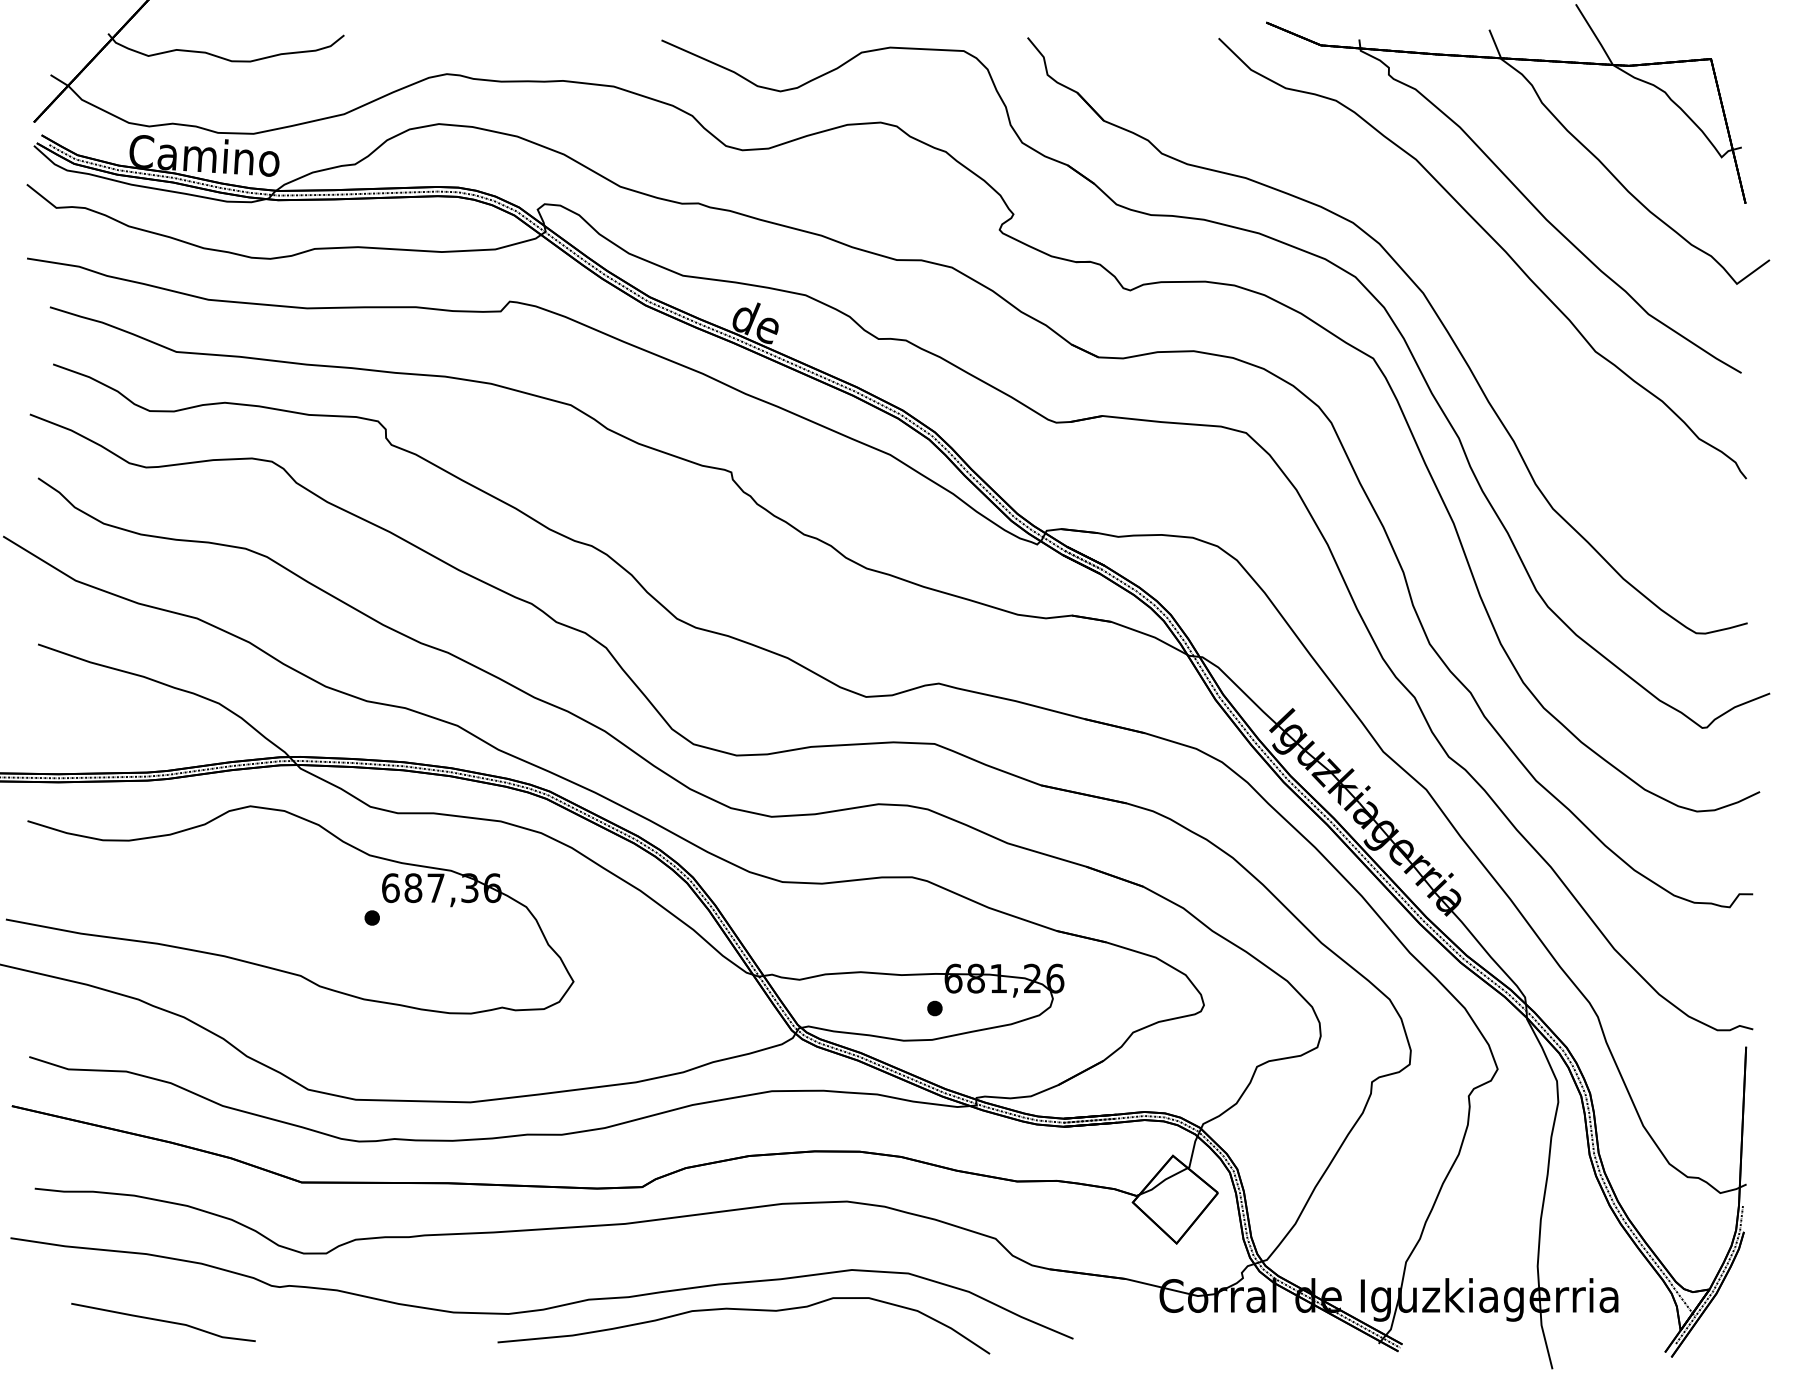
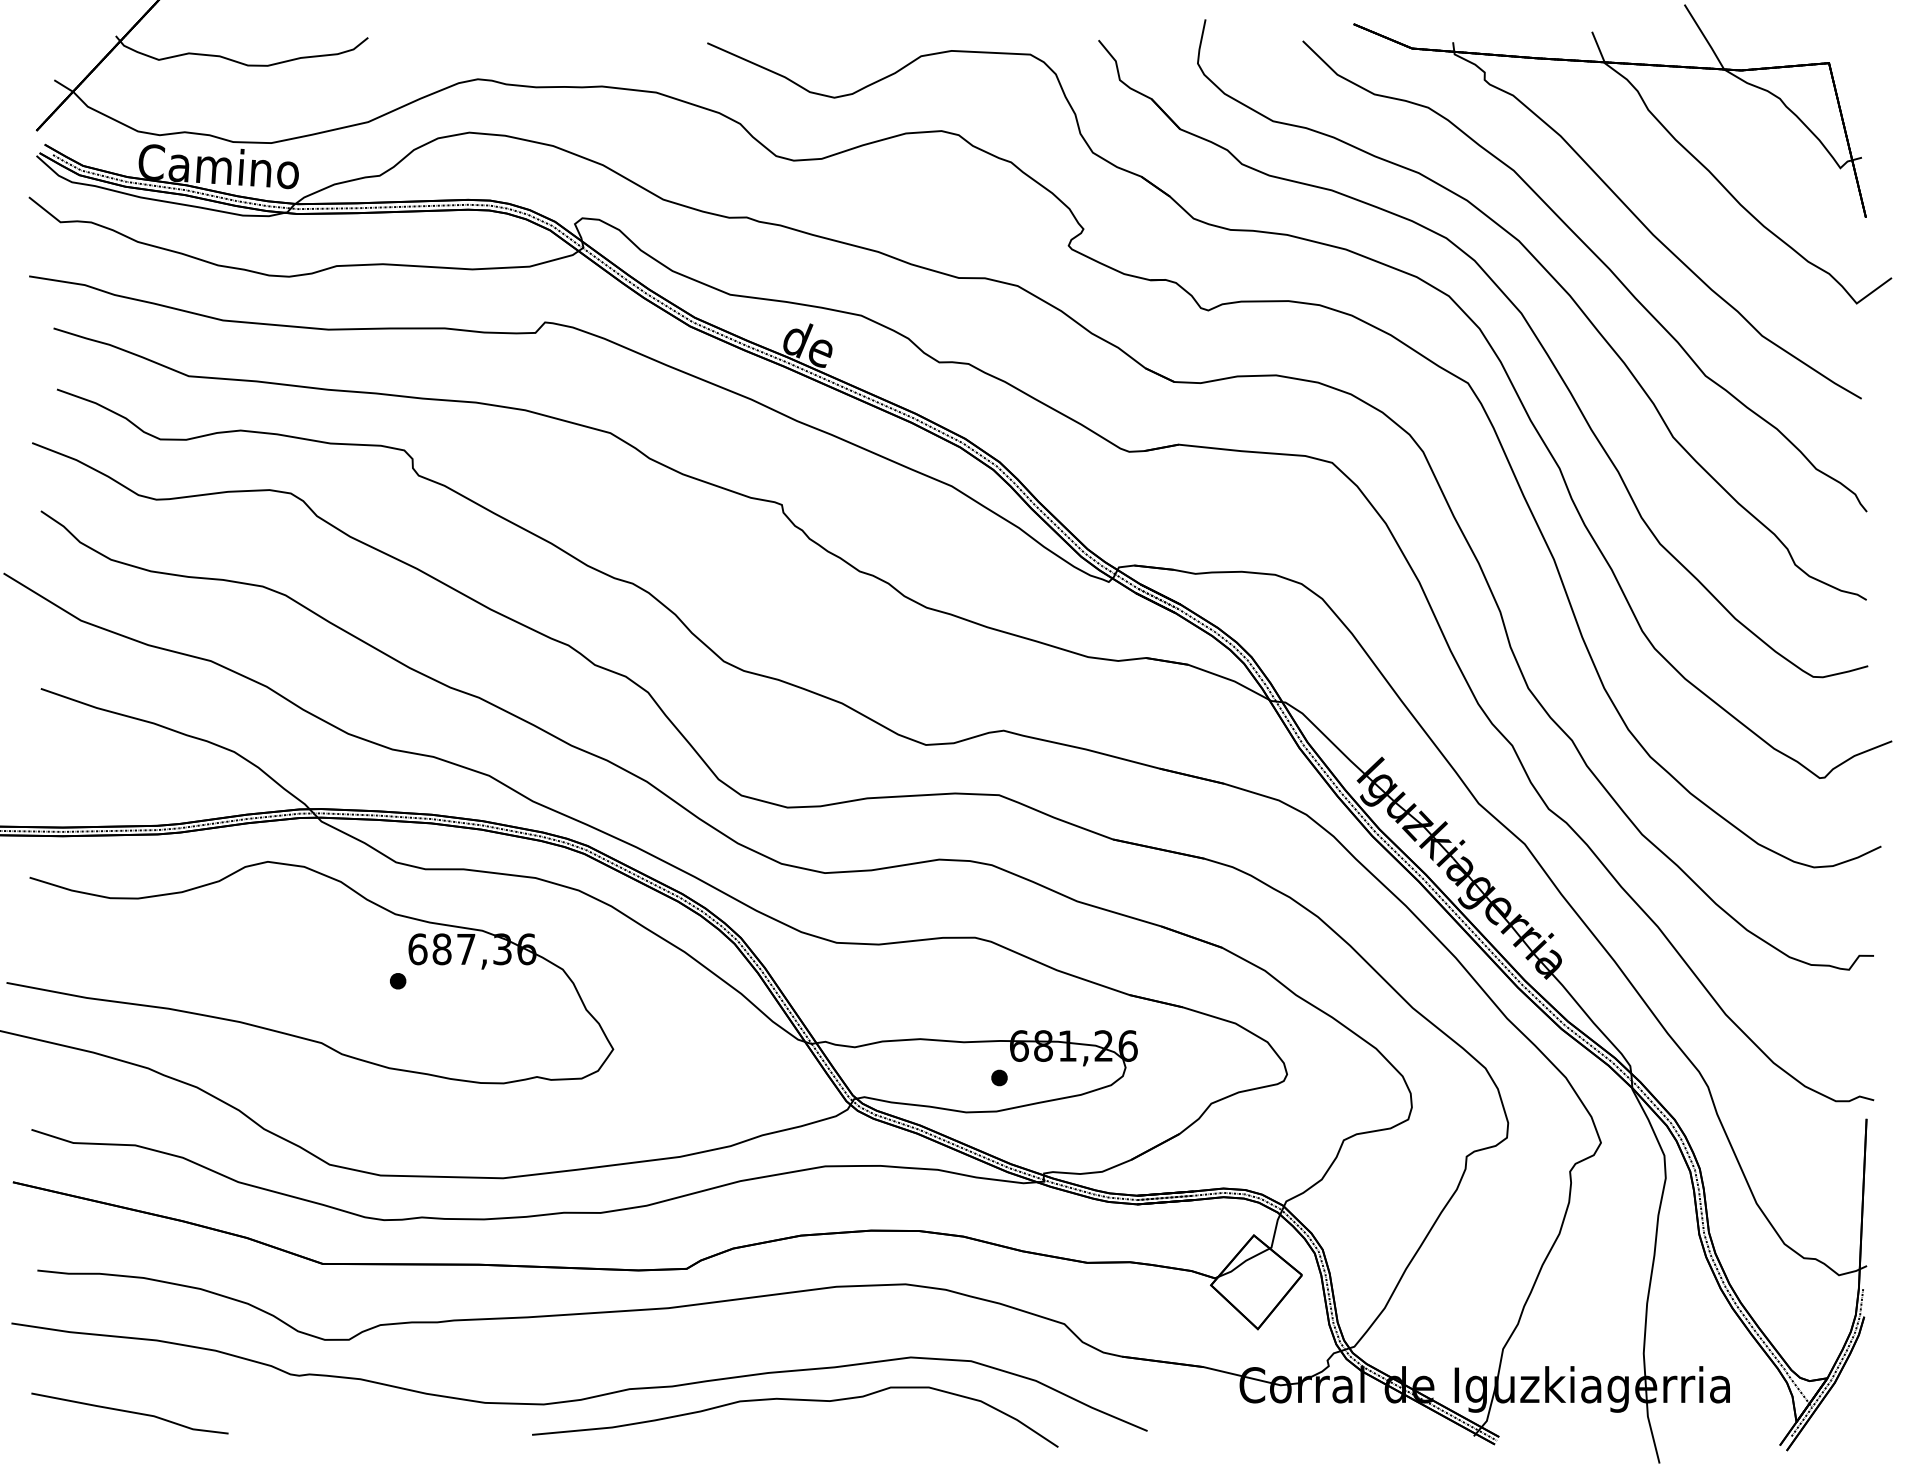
part: (1460, 269) -> (1561, 288), added
line: (163, 1321) -> (129, 1412), moved

